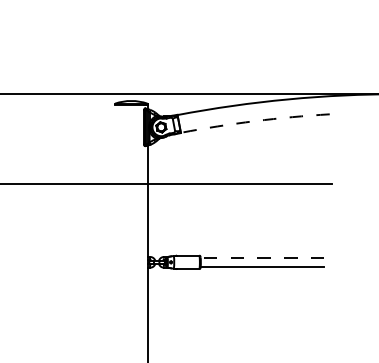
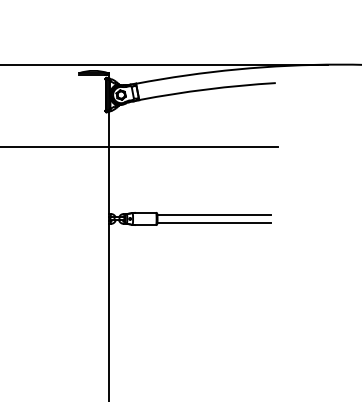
arc: (255, 121) -> (207, 89), dashed -> solid
line: (262, 258) -> (214, 215), dashed -> solid

